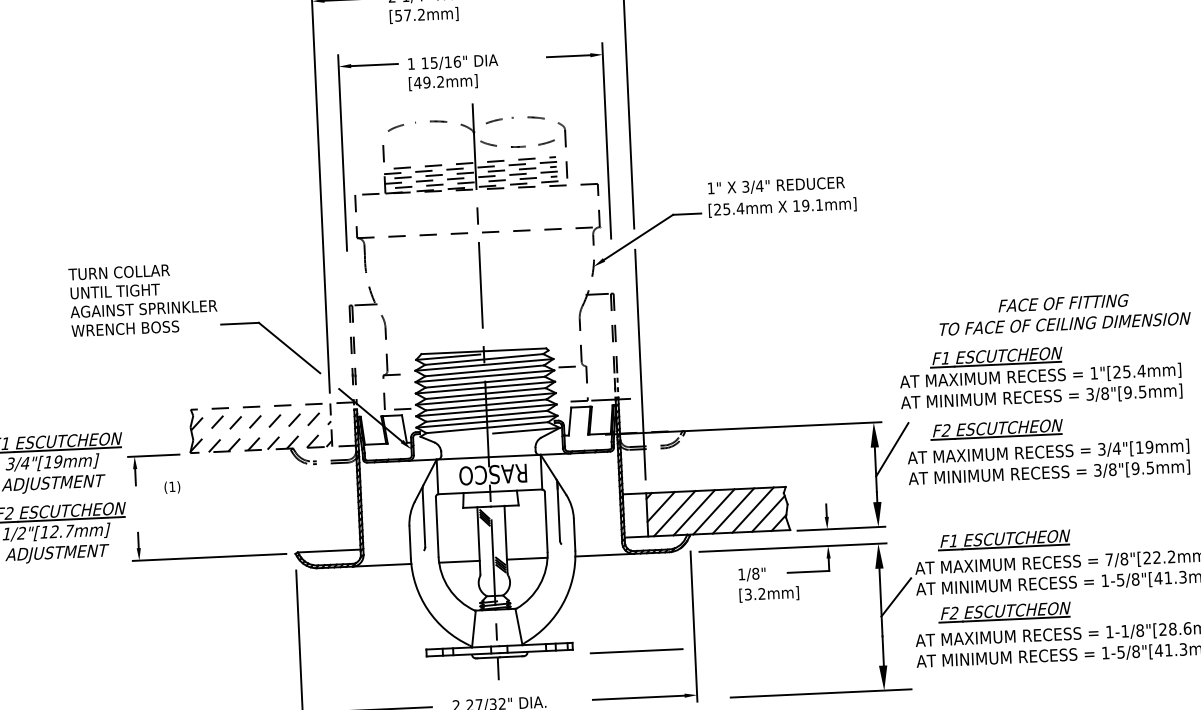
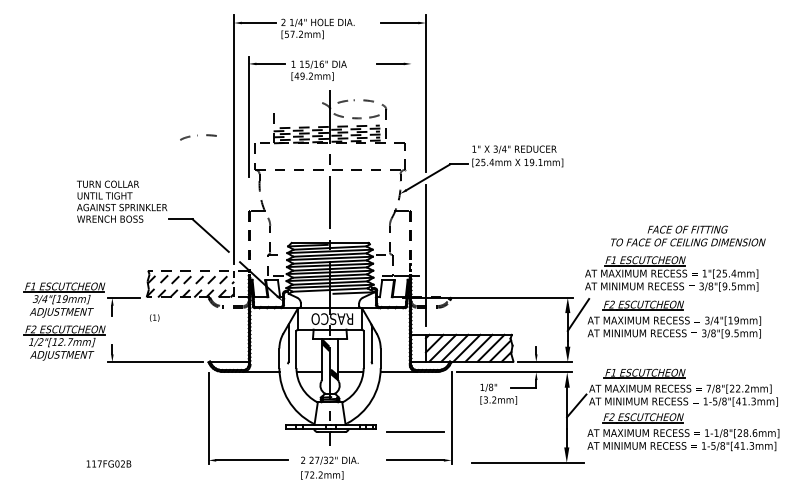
part: (417, 125) -> (198, 137), moved
line: (606, 139) -> (411, 116), removed
text: (171, 486) -> (154, 317), moved

